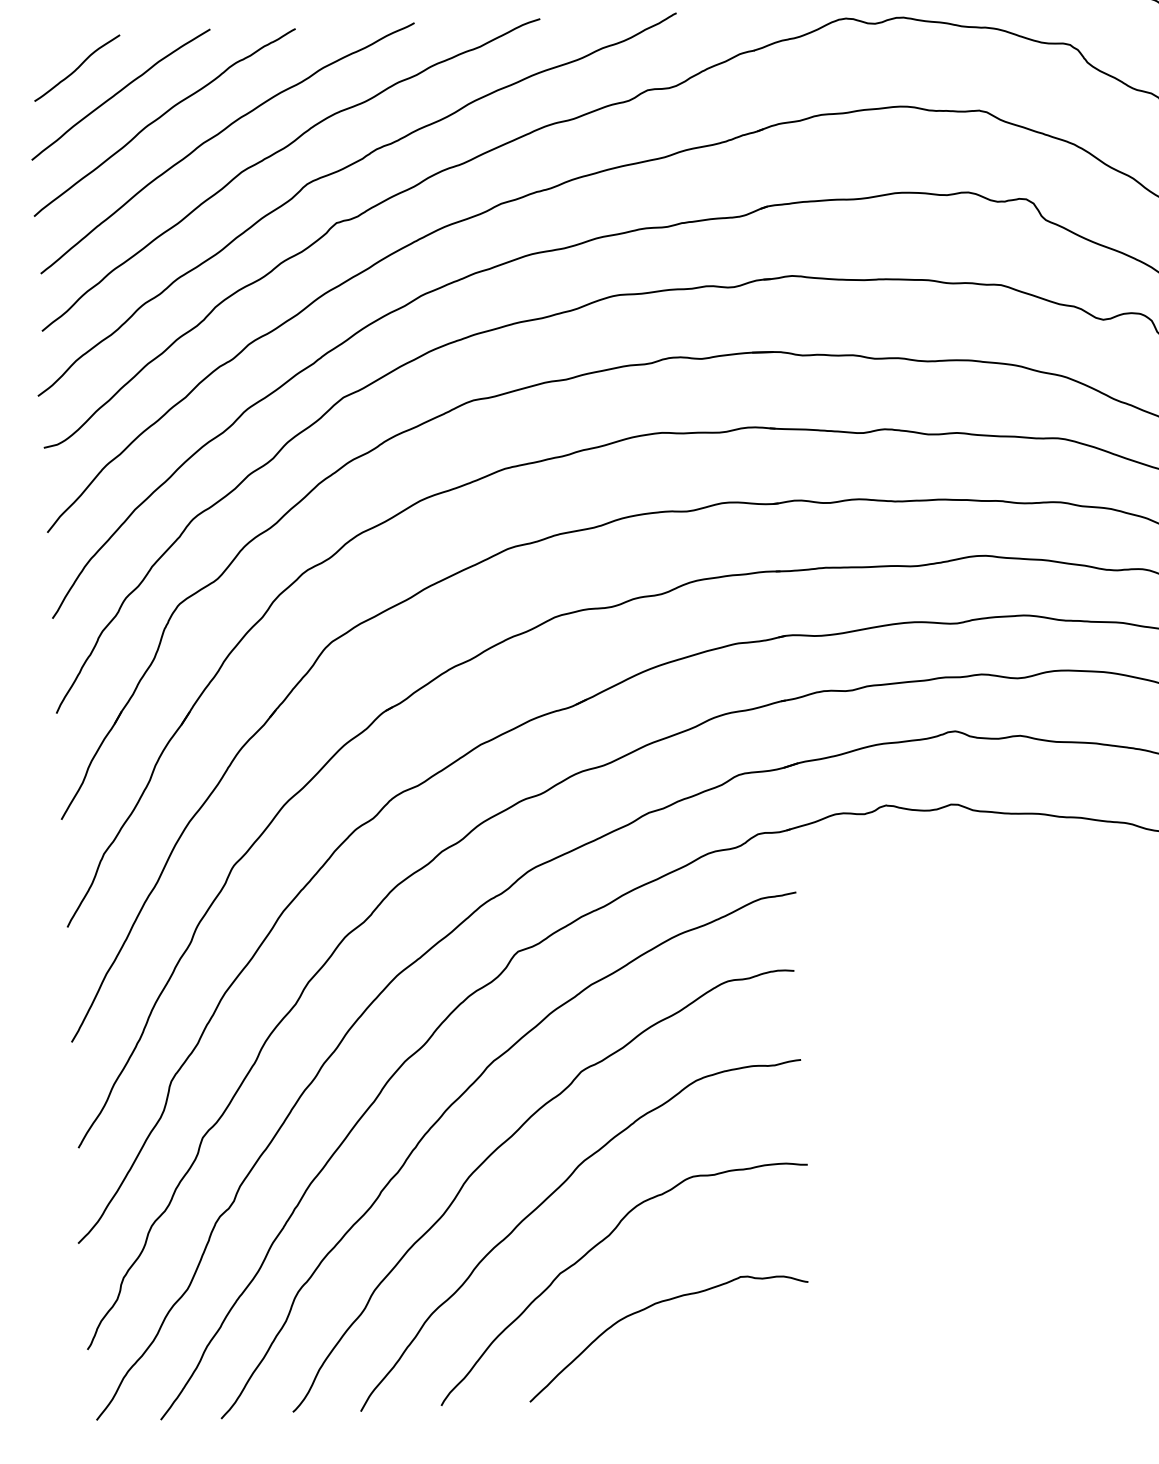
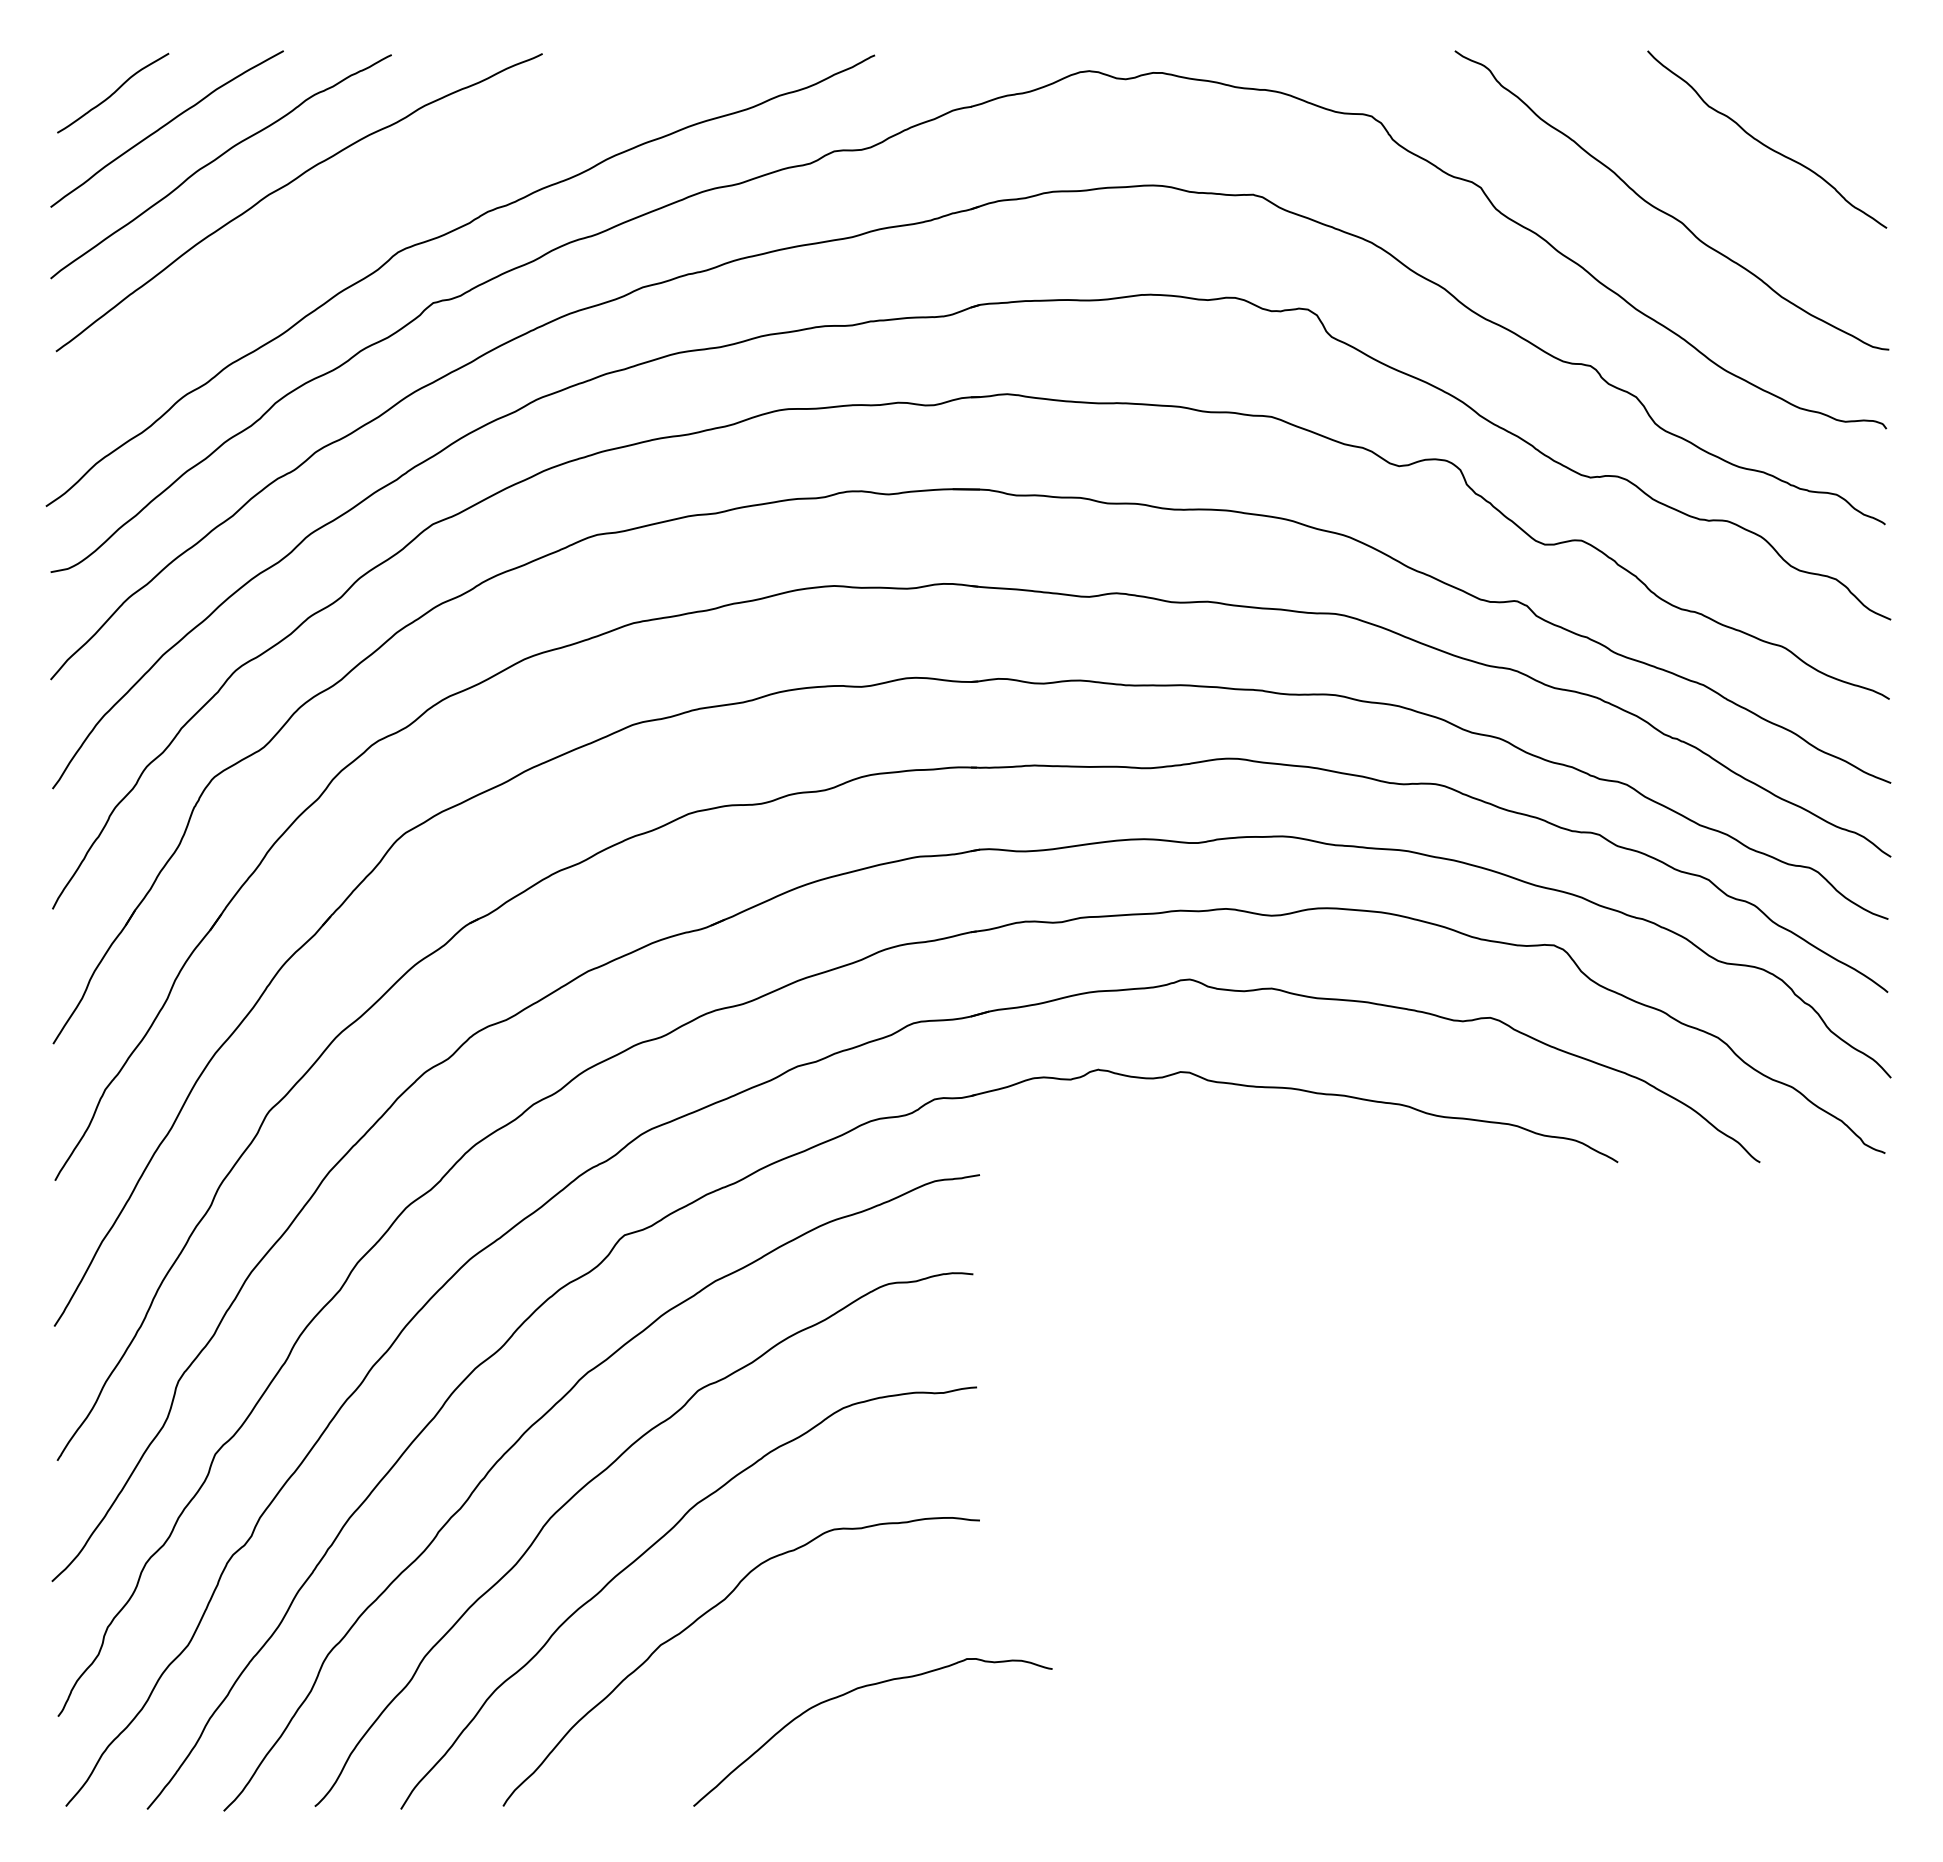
curve: (278, 152) -> (363, 210), removed
curve: (650, 1307) -> (851, 1692), moved

